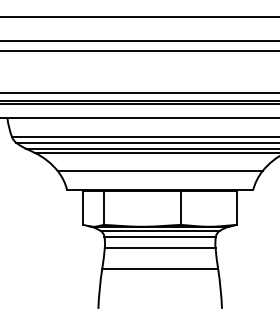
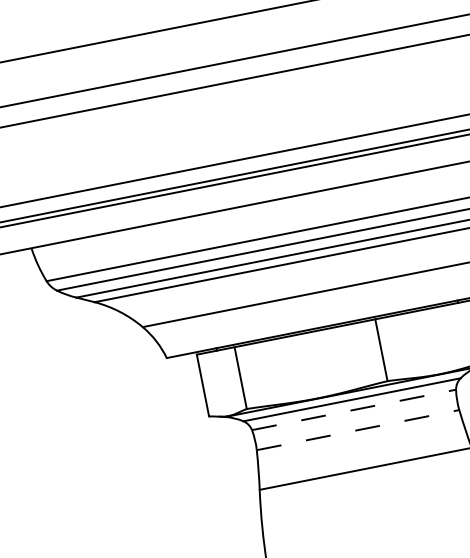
line: (160, 236) -> (354, 409), solid -> dashed
line: (160, 247) -> (358, 429), solid -> dashed

